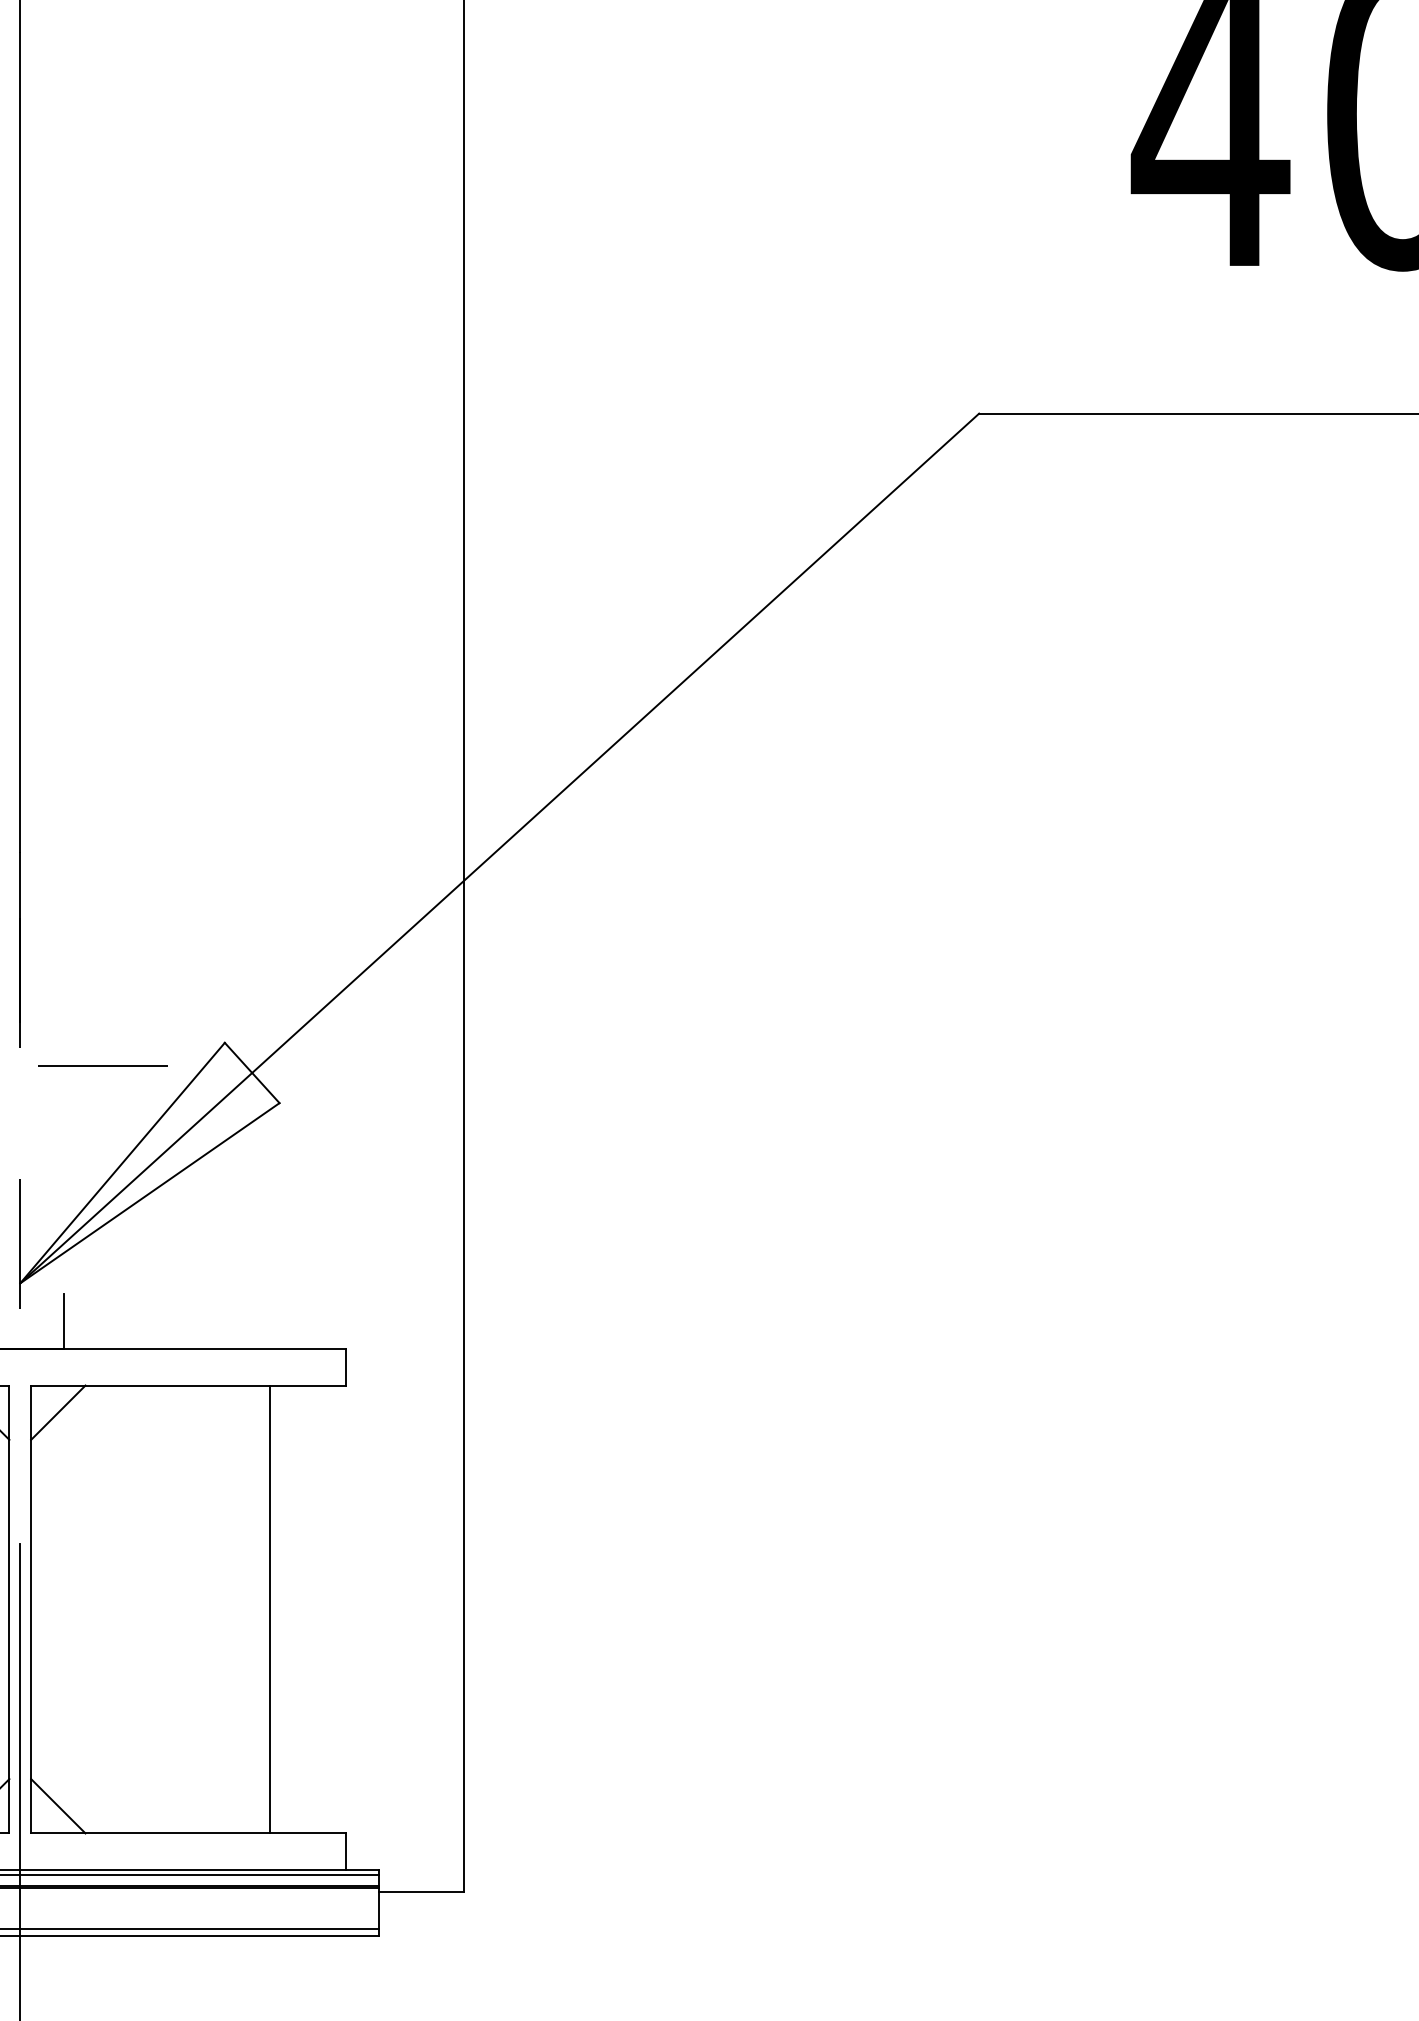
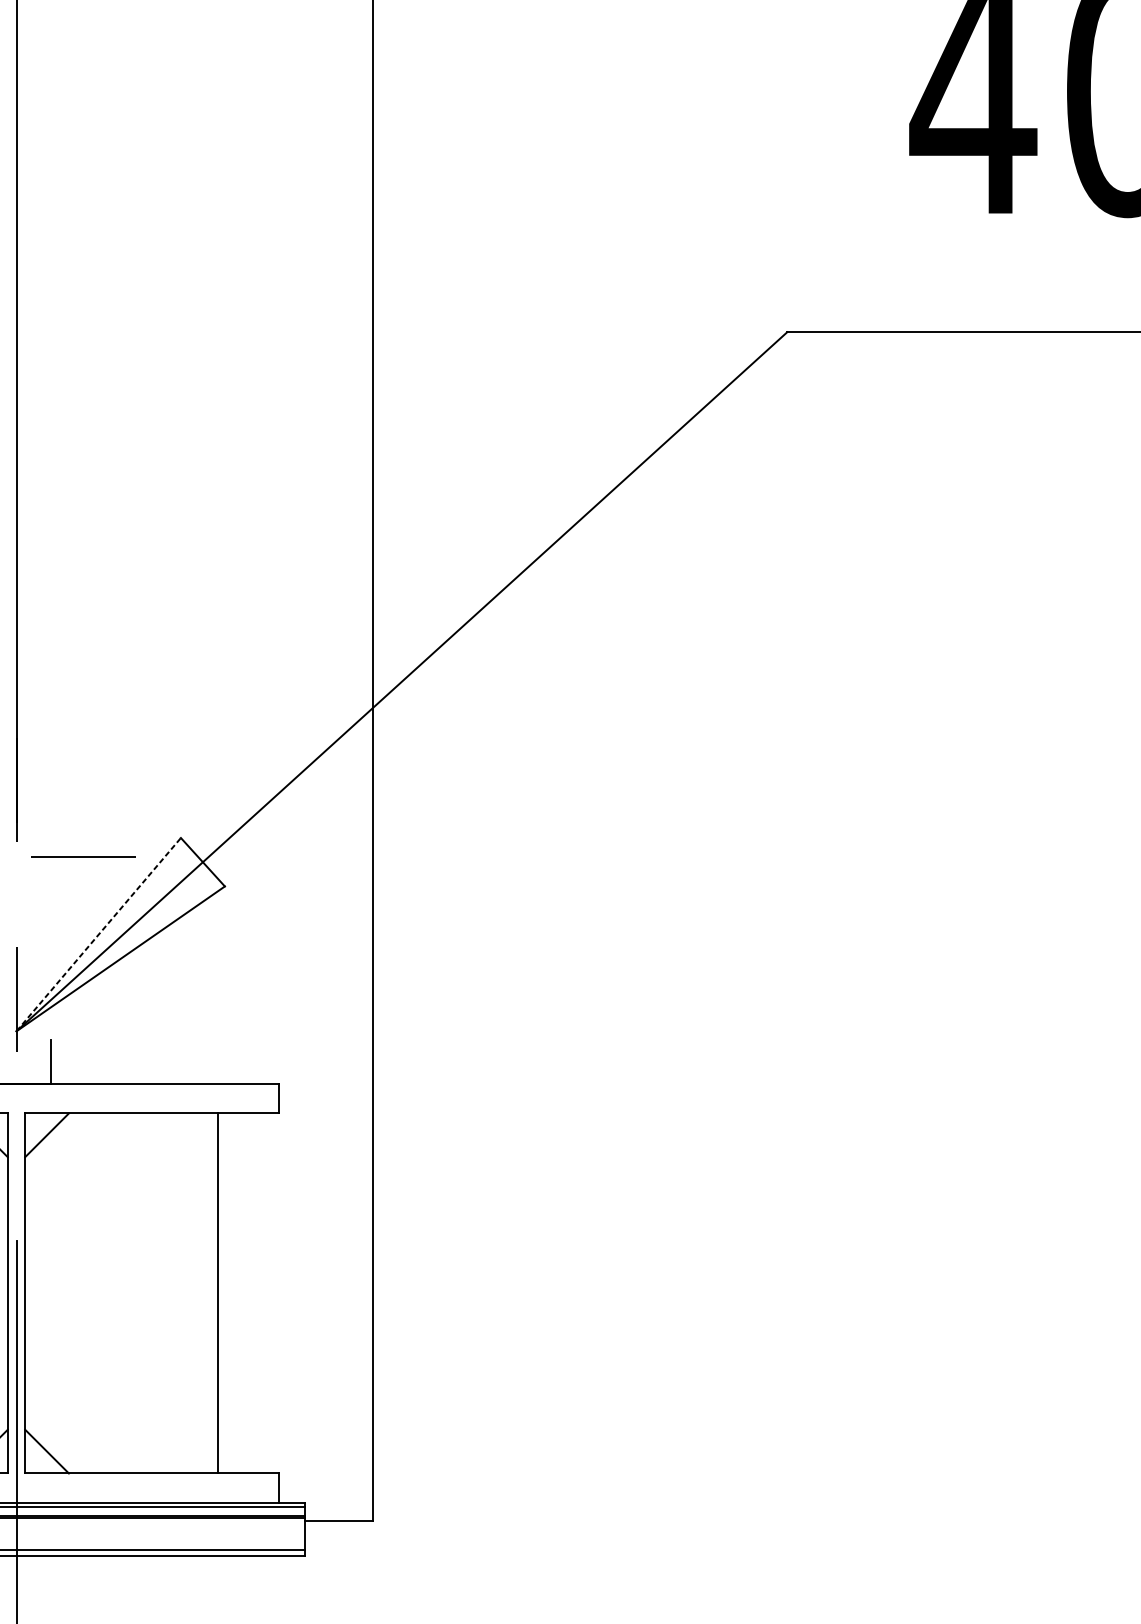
line: (122, 1163) -> (98, 934), solid -> dashed

